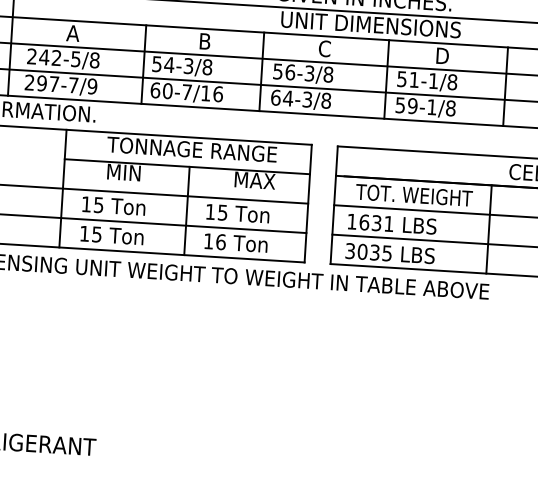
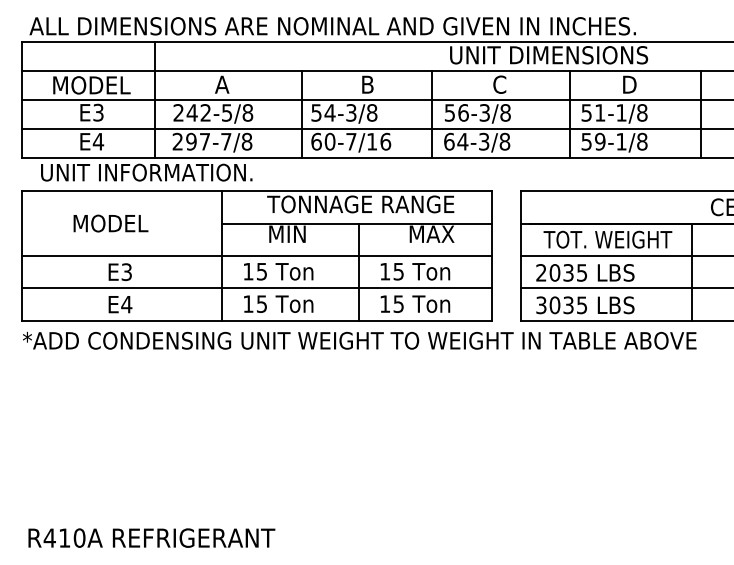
text: (91, 86) -> (246, 141), 297-7/9 -> 297-7/8
text: (370, 222) -> (561, 272), 1631 -> 2035
text: (220, 241) -> (398, 303), 16 -> 15

